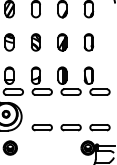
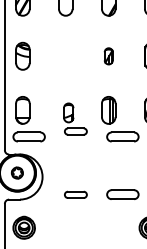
part: (35, 42) -> (65, 56), removed
part: (62, 42) -> (108, 56), size x0.6
part: (41, 80) -> (74, 118), size x0.7
part: (41, 127) -> (74, 194), size x0.7

